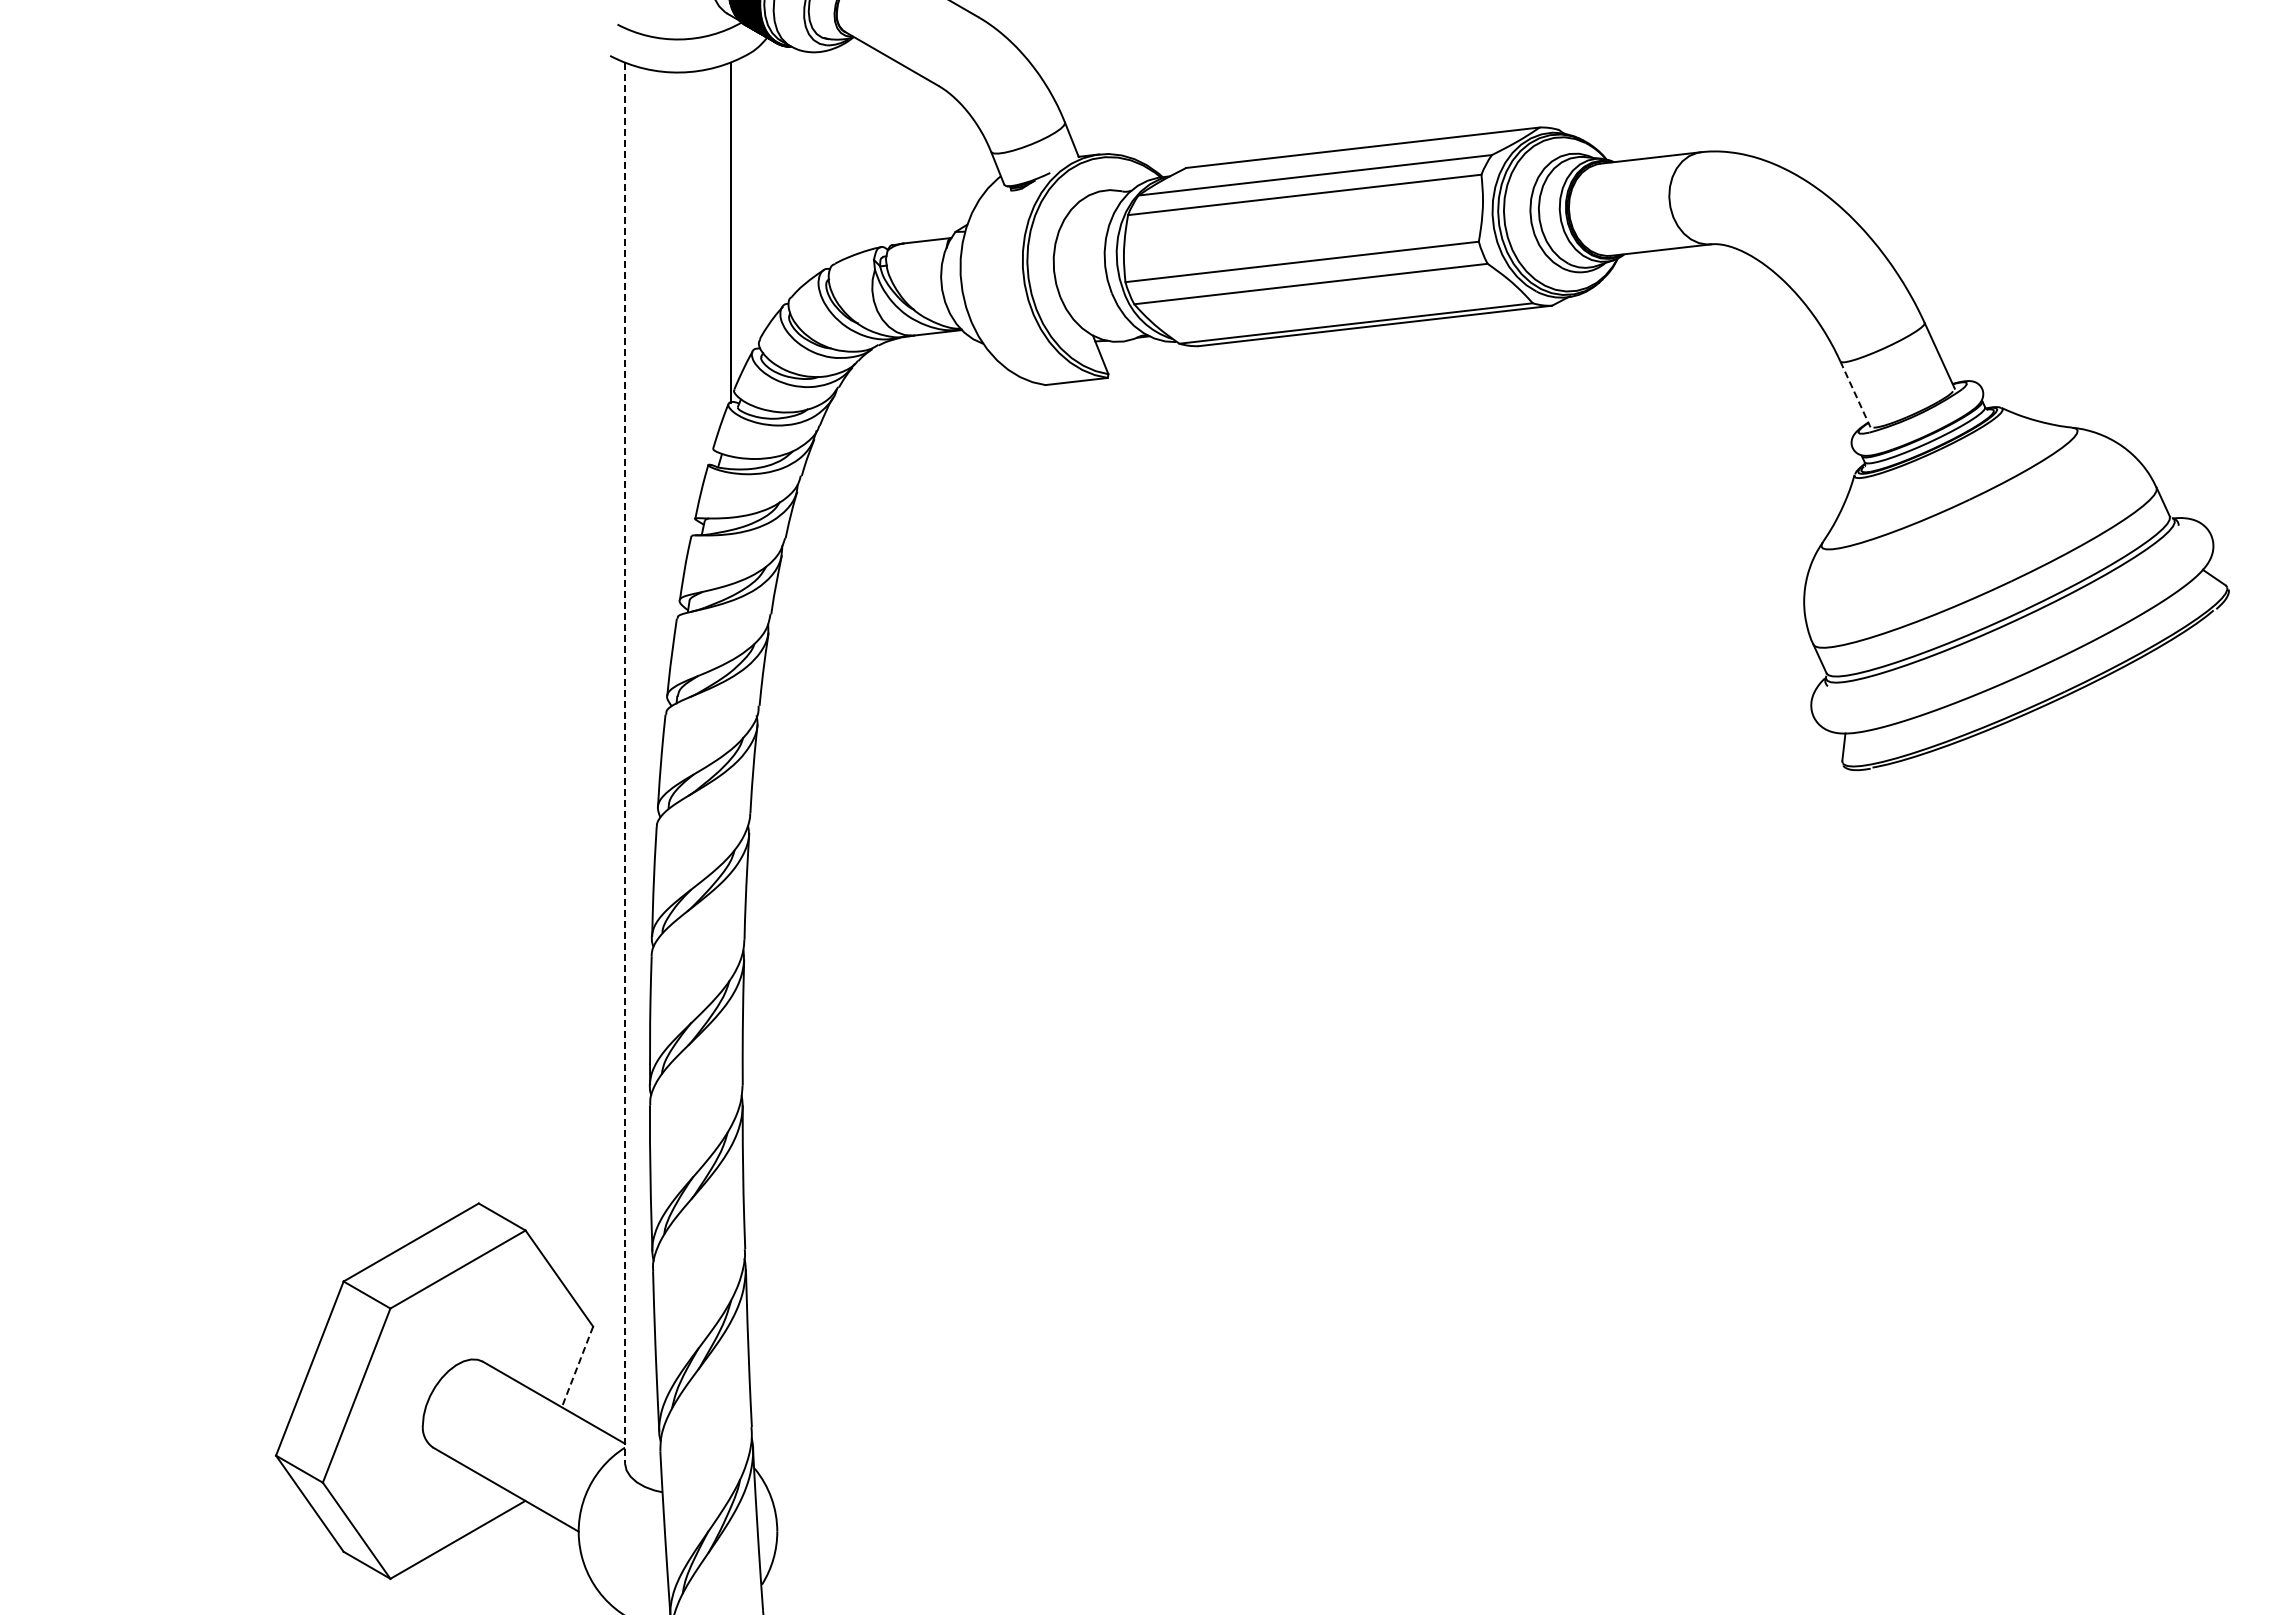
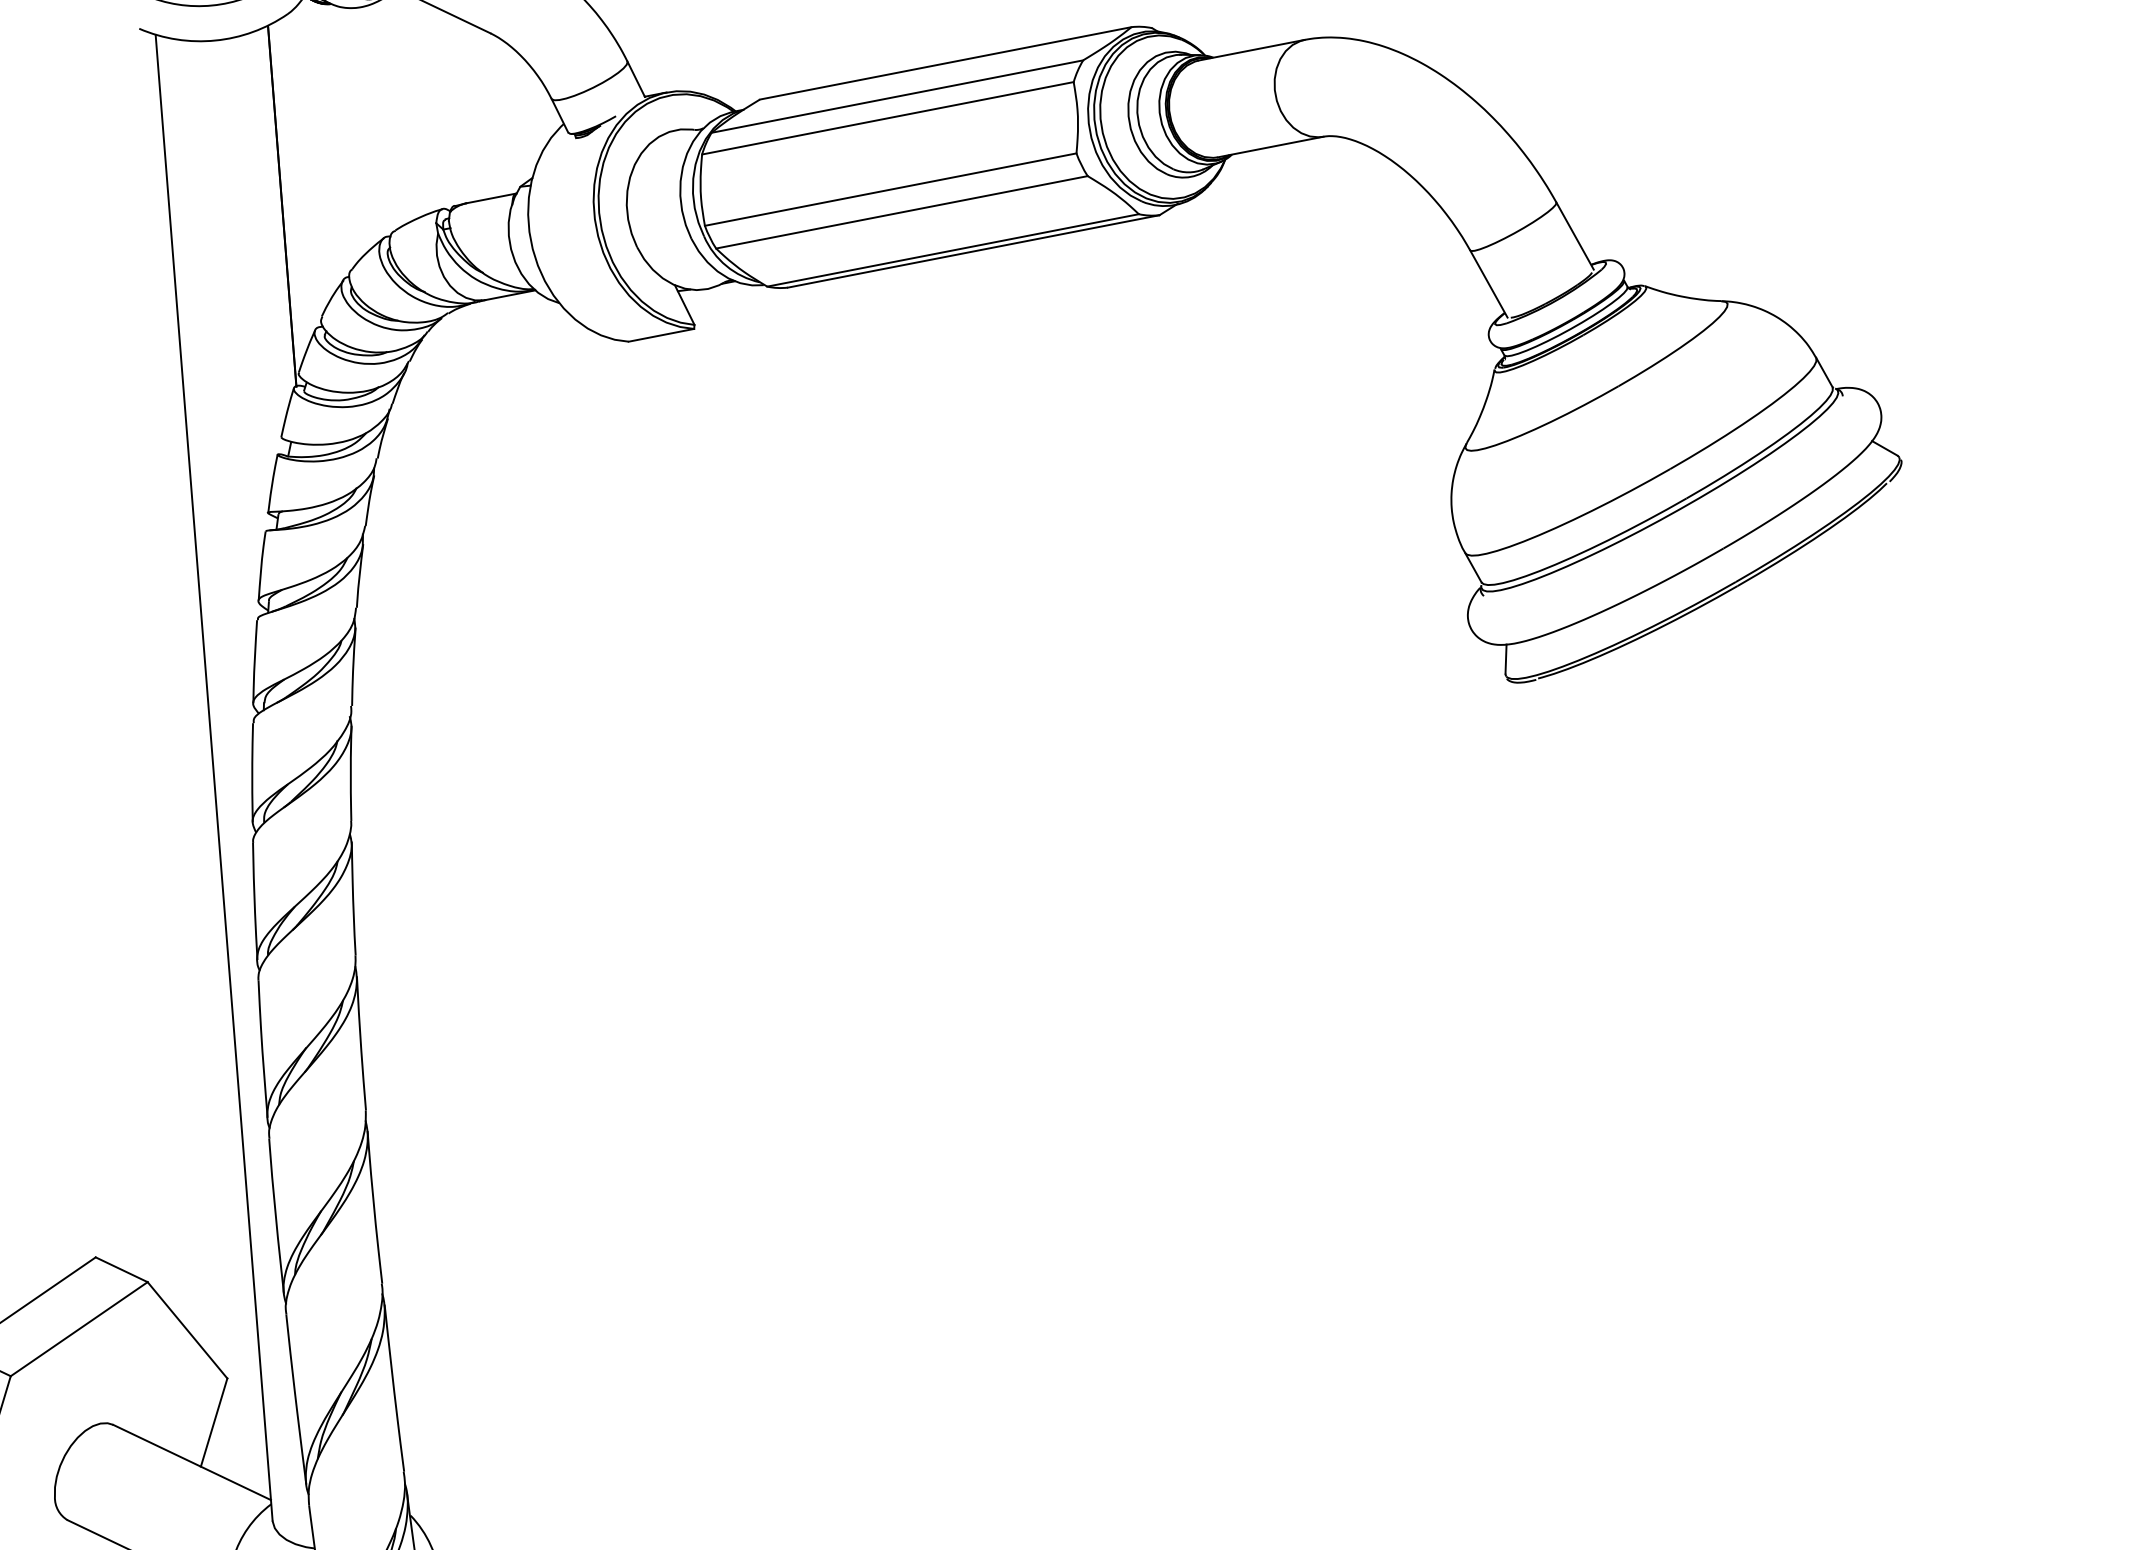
line: (1855, 394) -> (1488, 284), dashed -> solid
line: (625, 763) -> (214, 778), dashed -> solid
line: (577, 1367) -> (214, 1423), dashed -> solid

